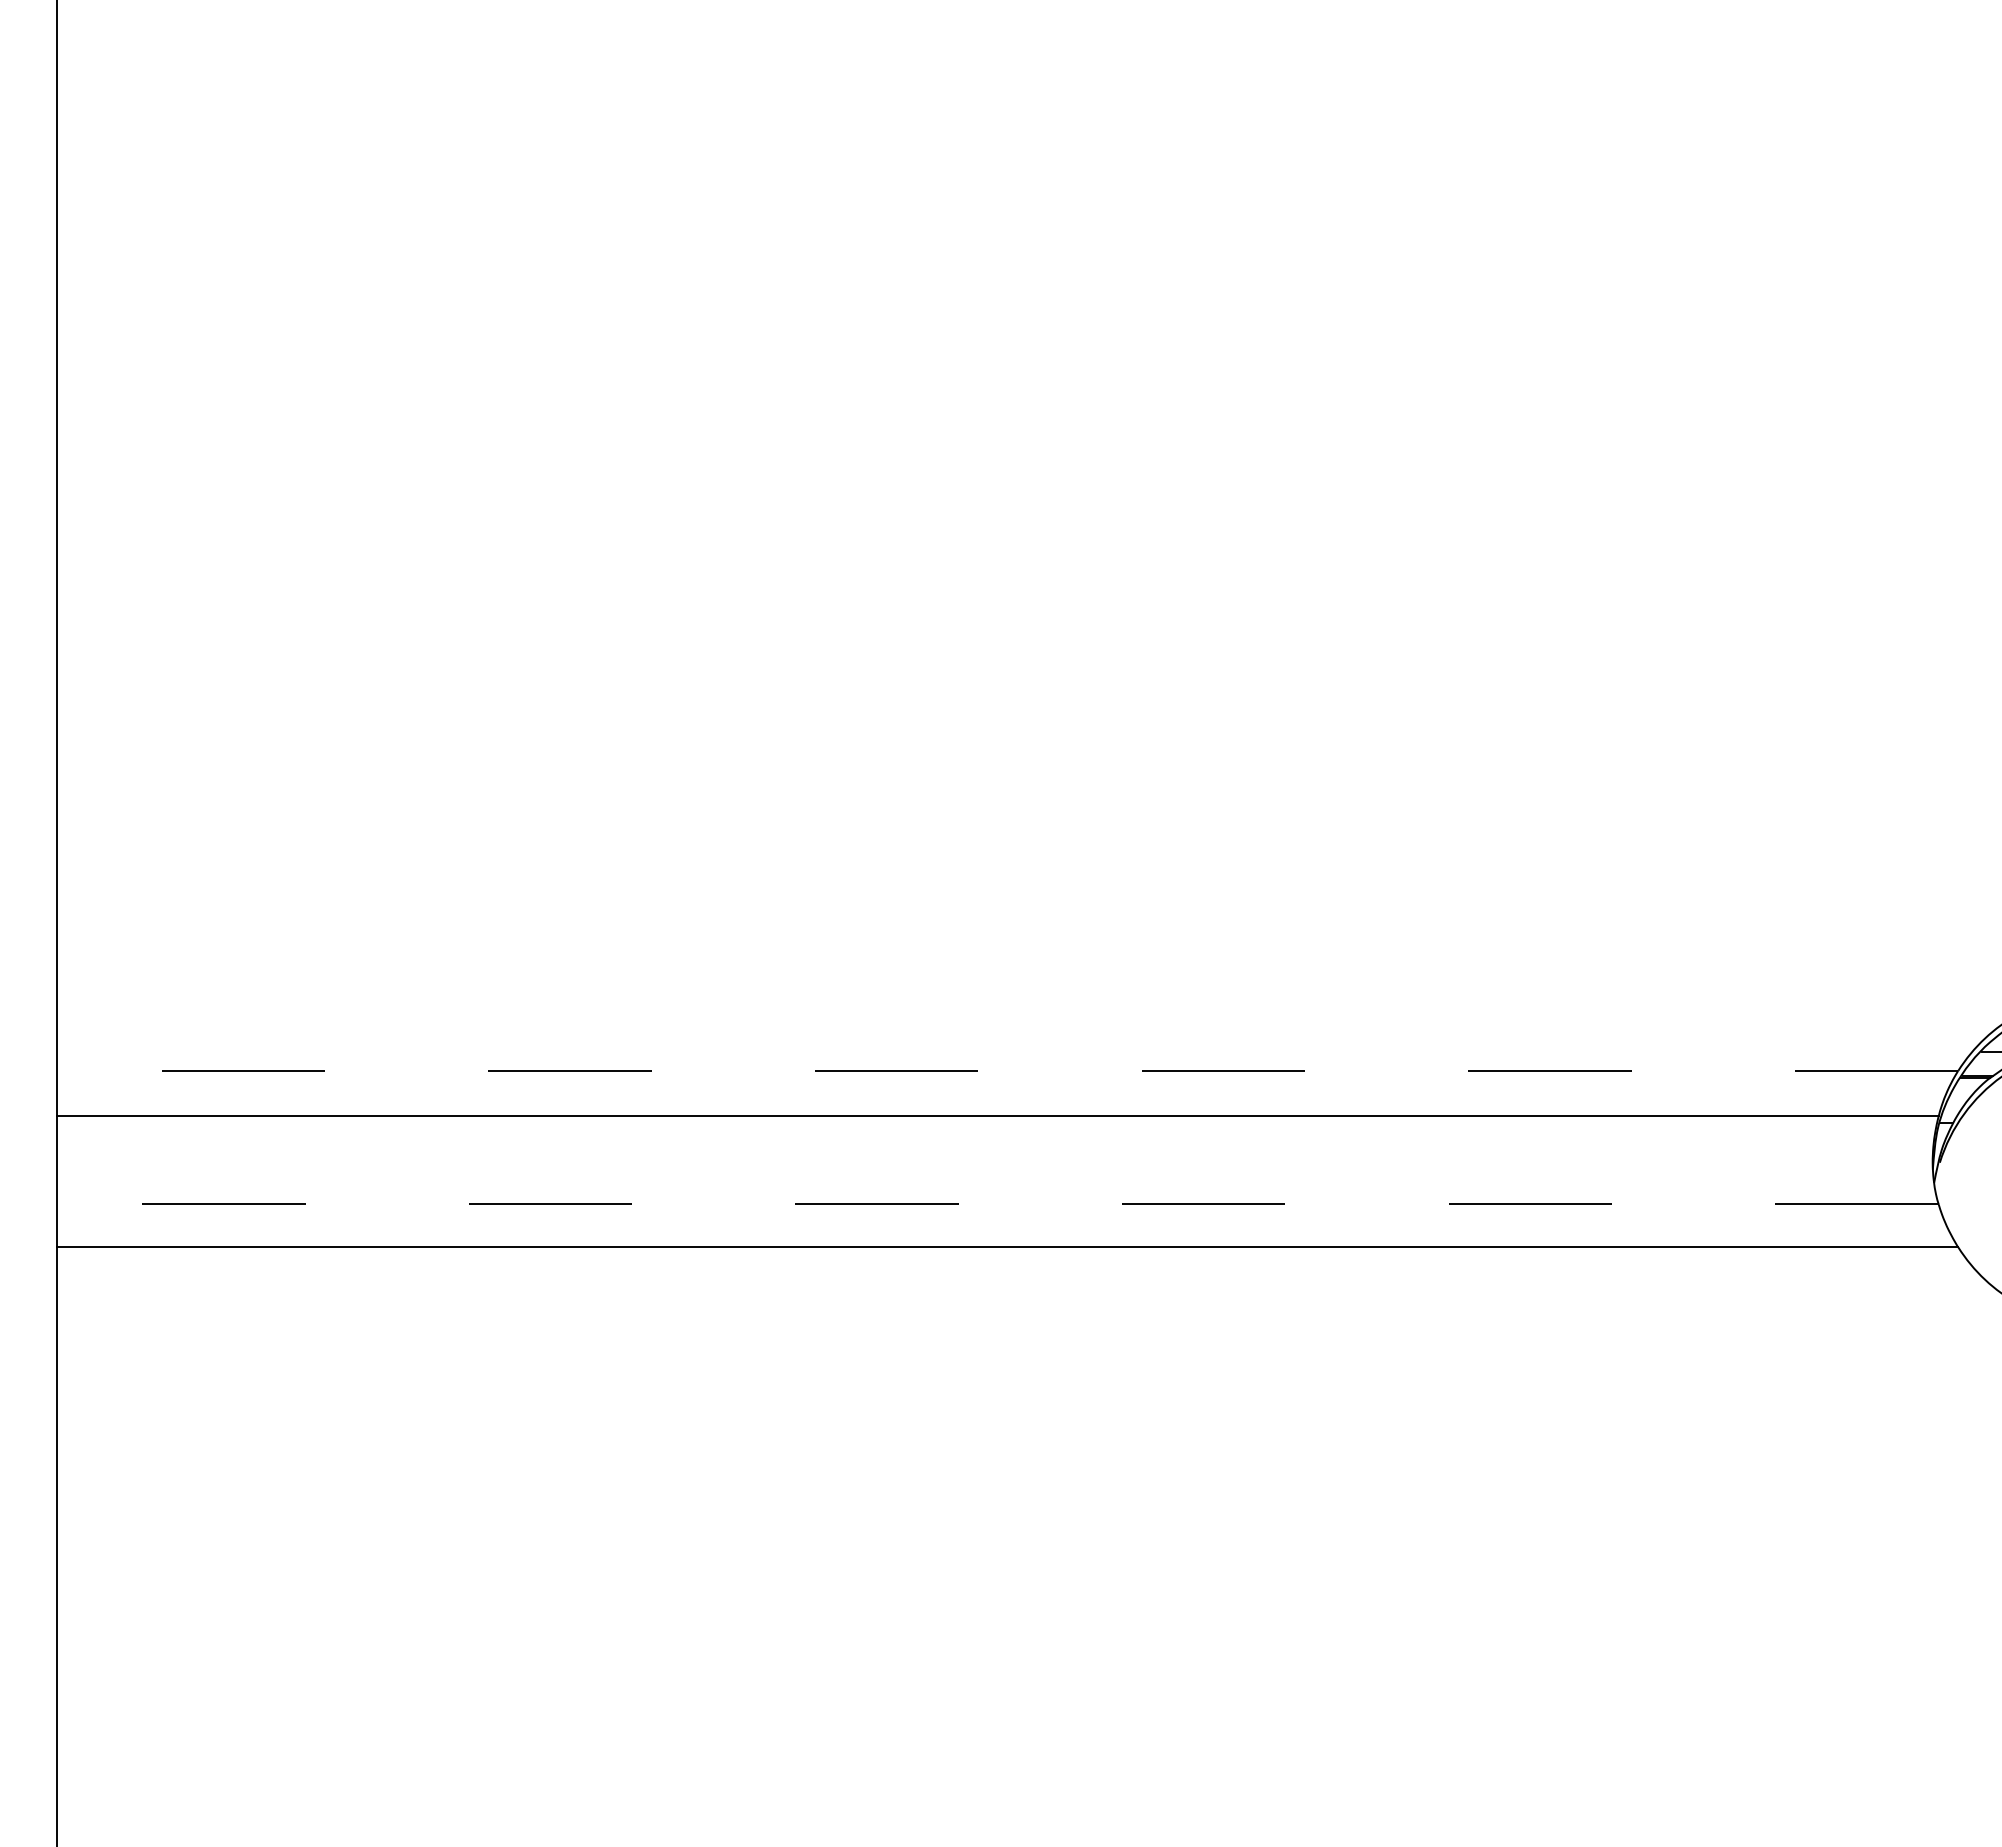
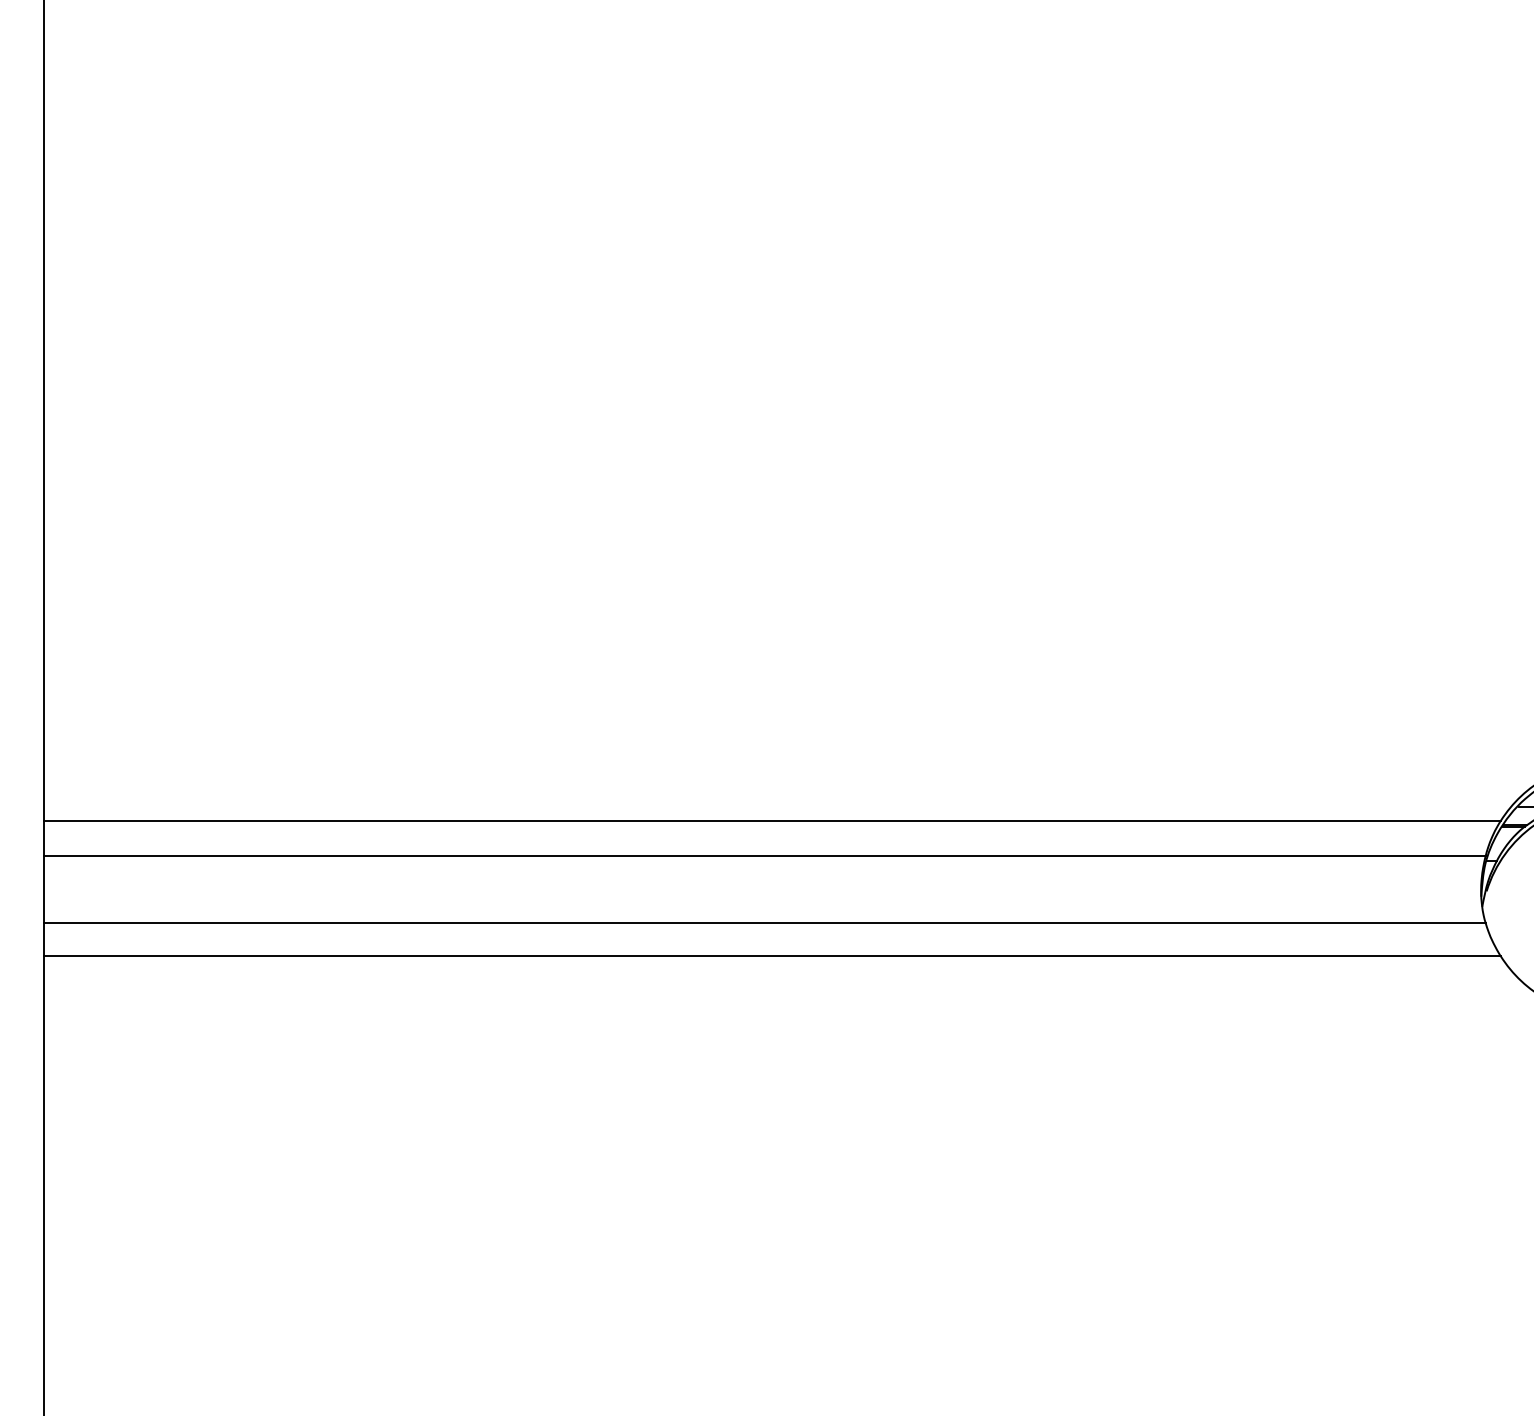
line: (1007, 1070) -> (771, 820), dashed -> solid
line: (997, 1204) -> (764, 923), dashed -> solid

